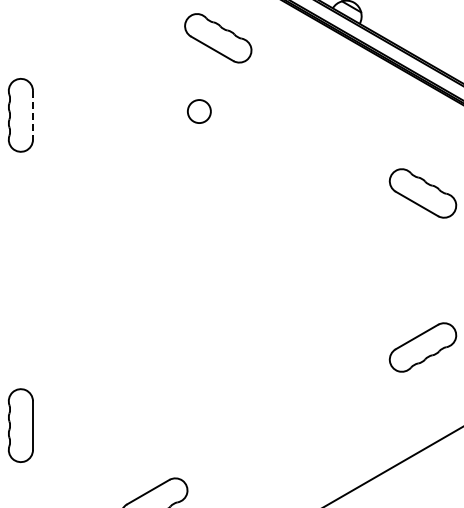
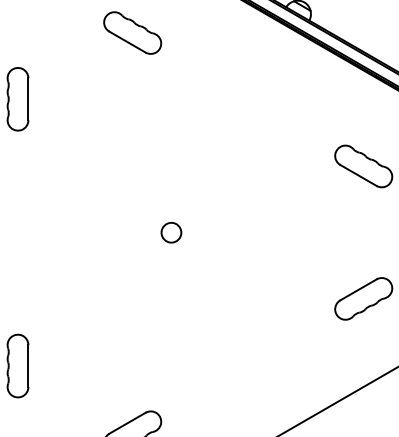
part: (218, 38) -> (132, 33), moved
circle: (199, 111) -> (171, 232), moved
line: (33, 115) -> (28, 99), dashed -> solid

